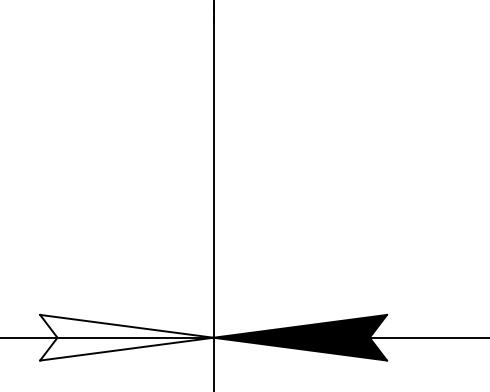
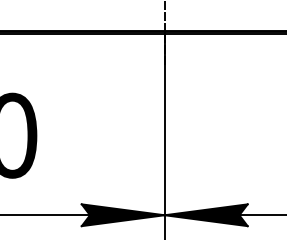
fill: (125, 338) -> (122, 215), added

